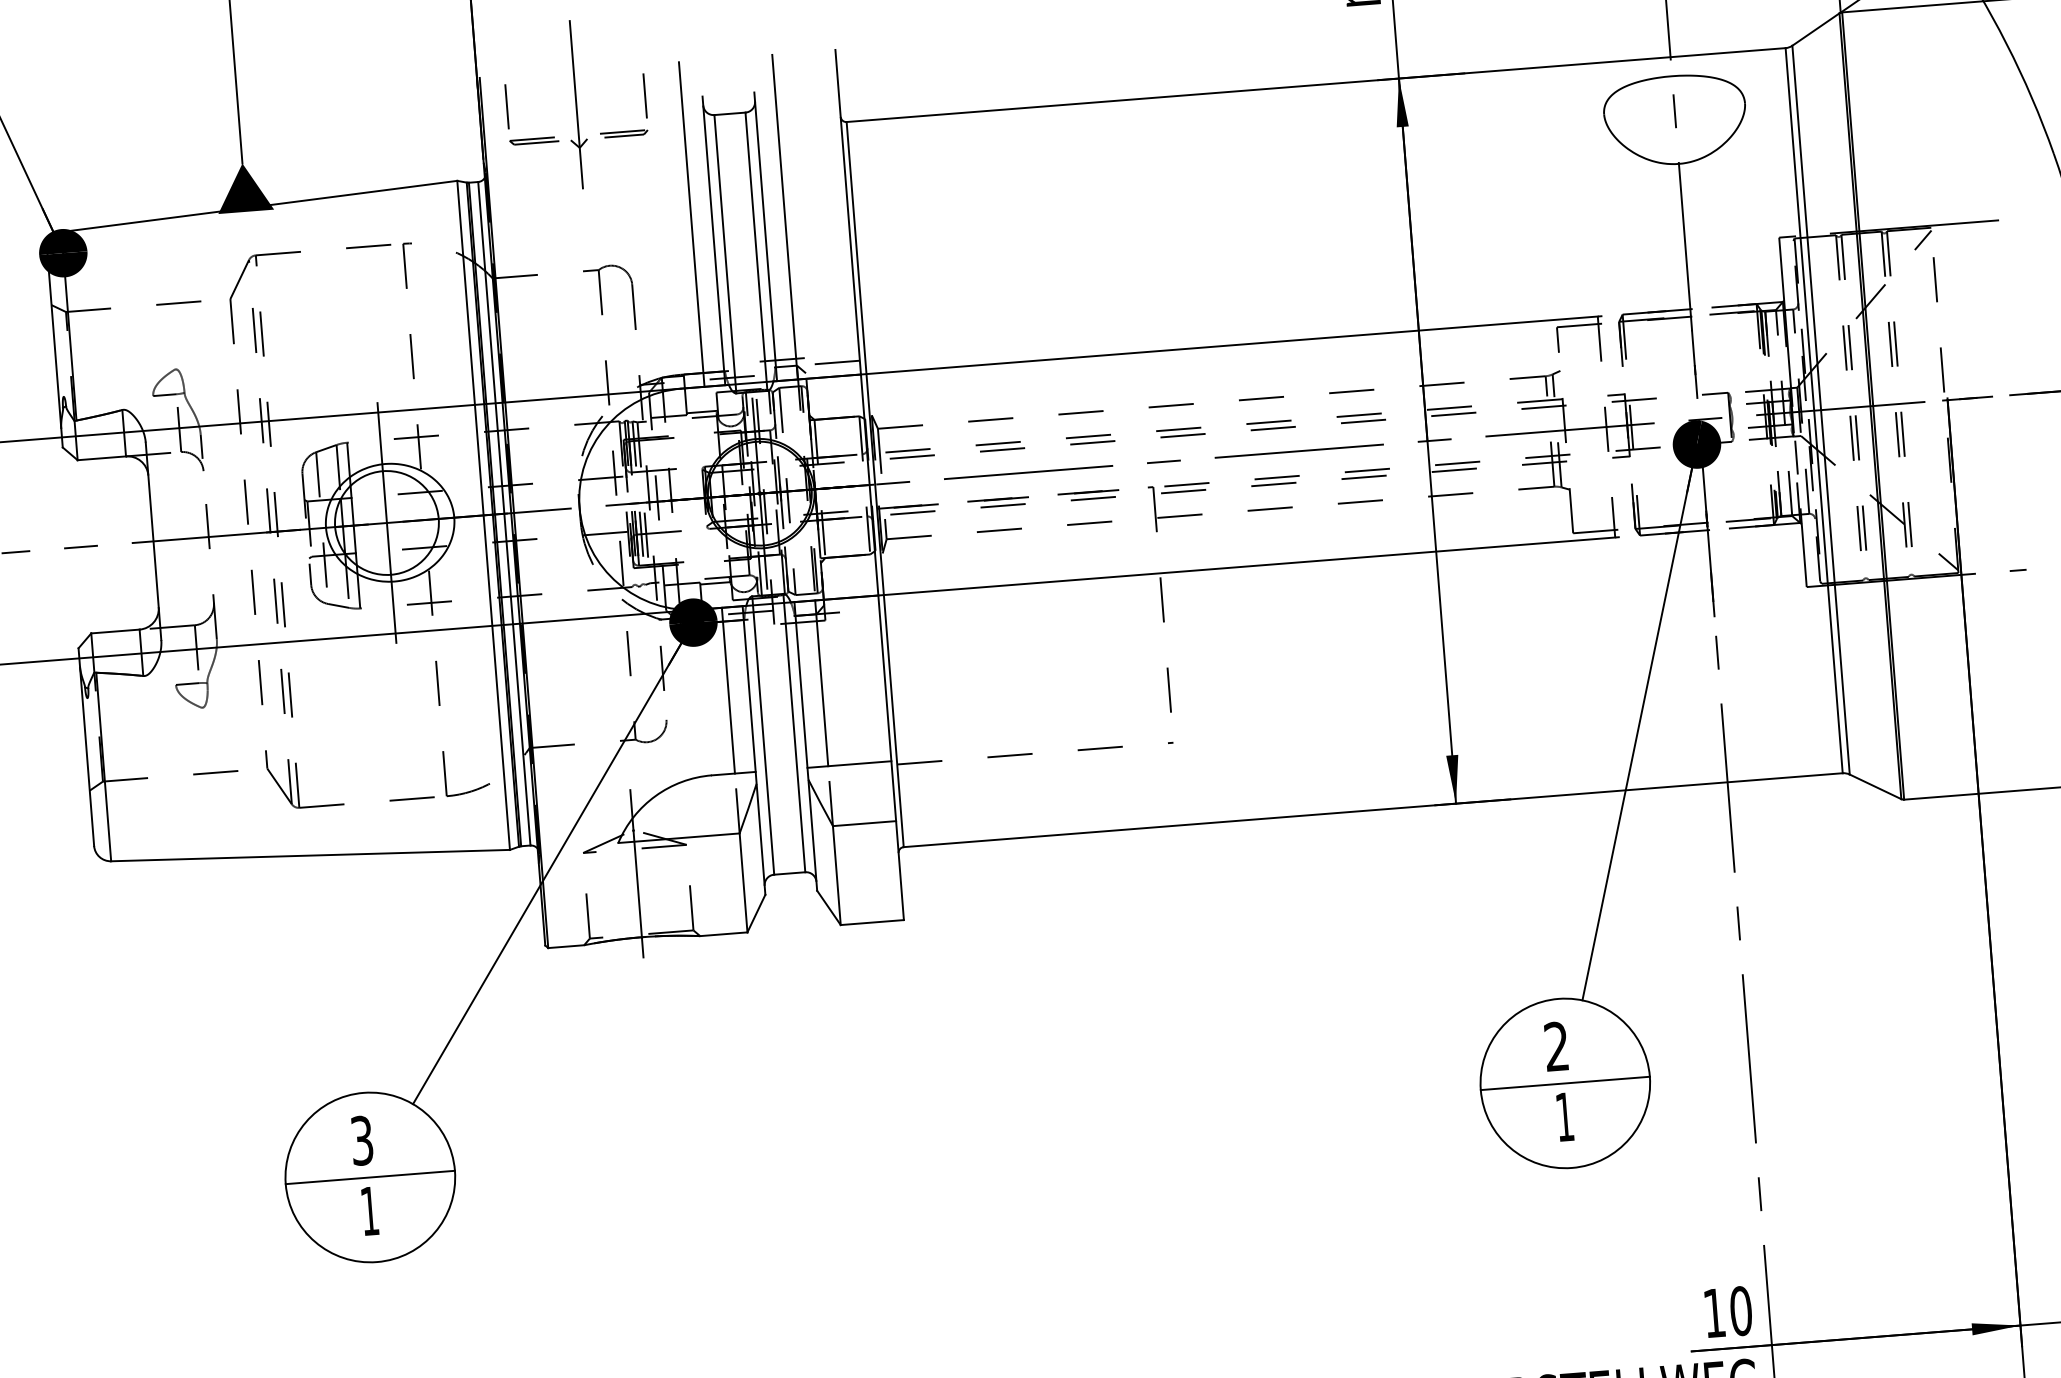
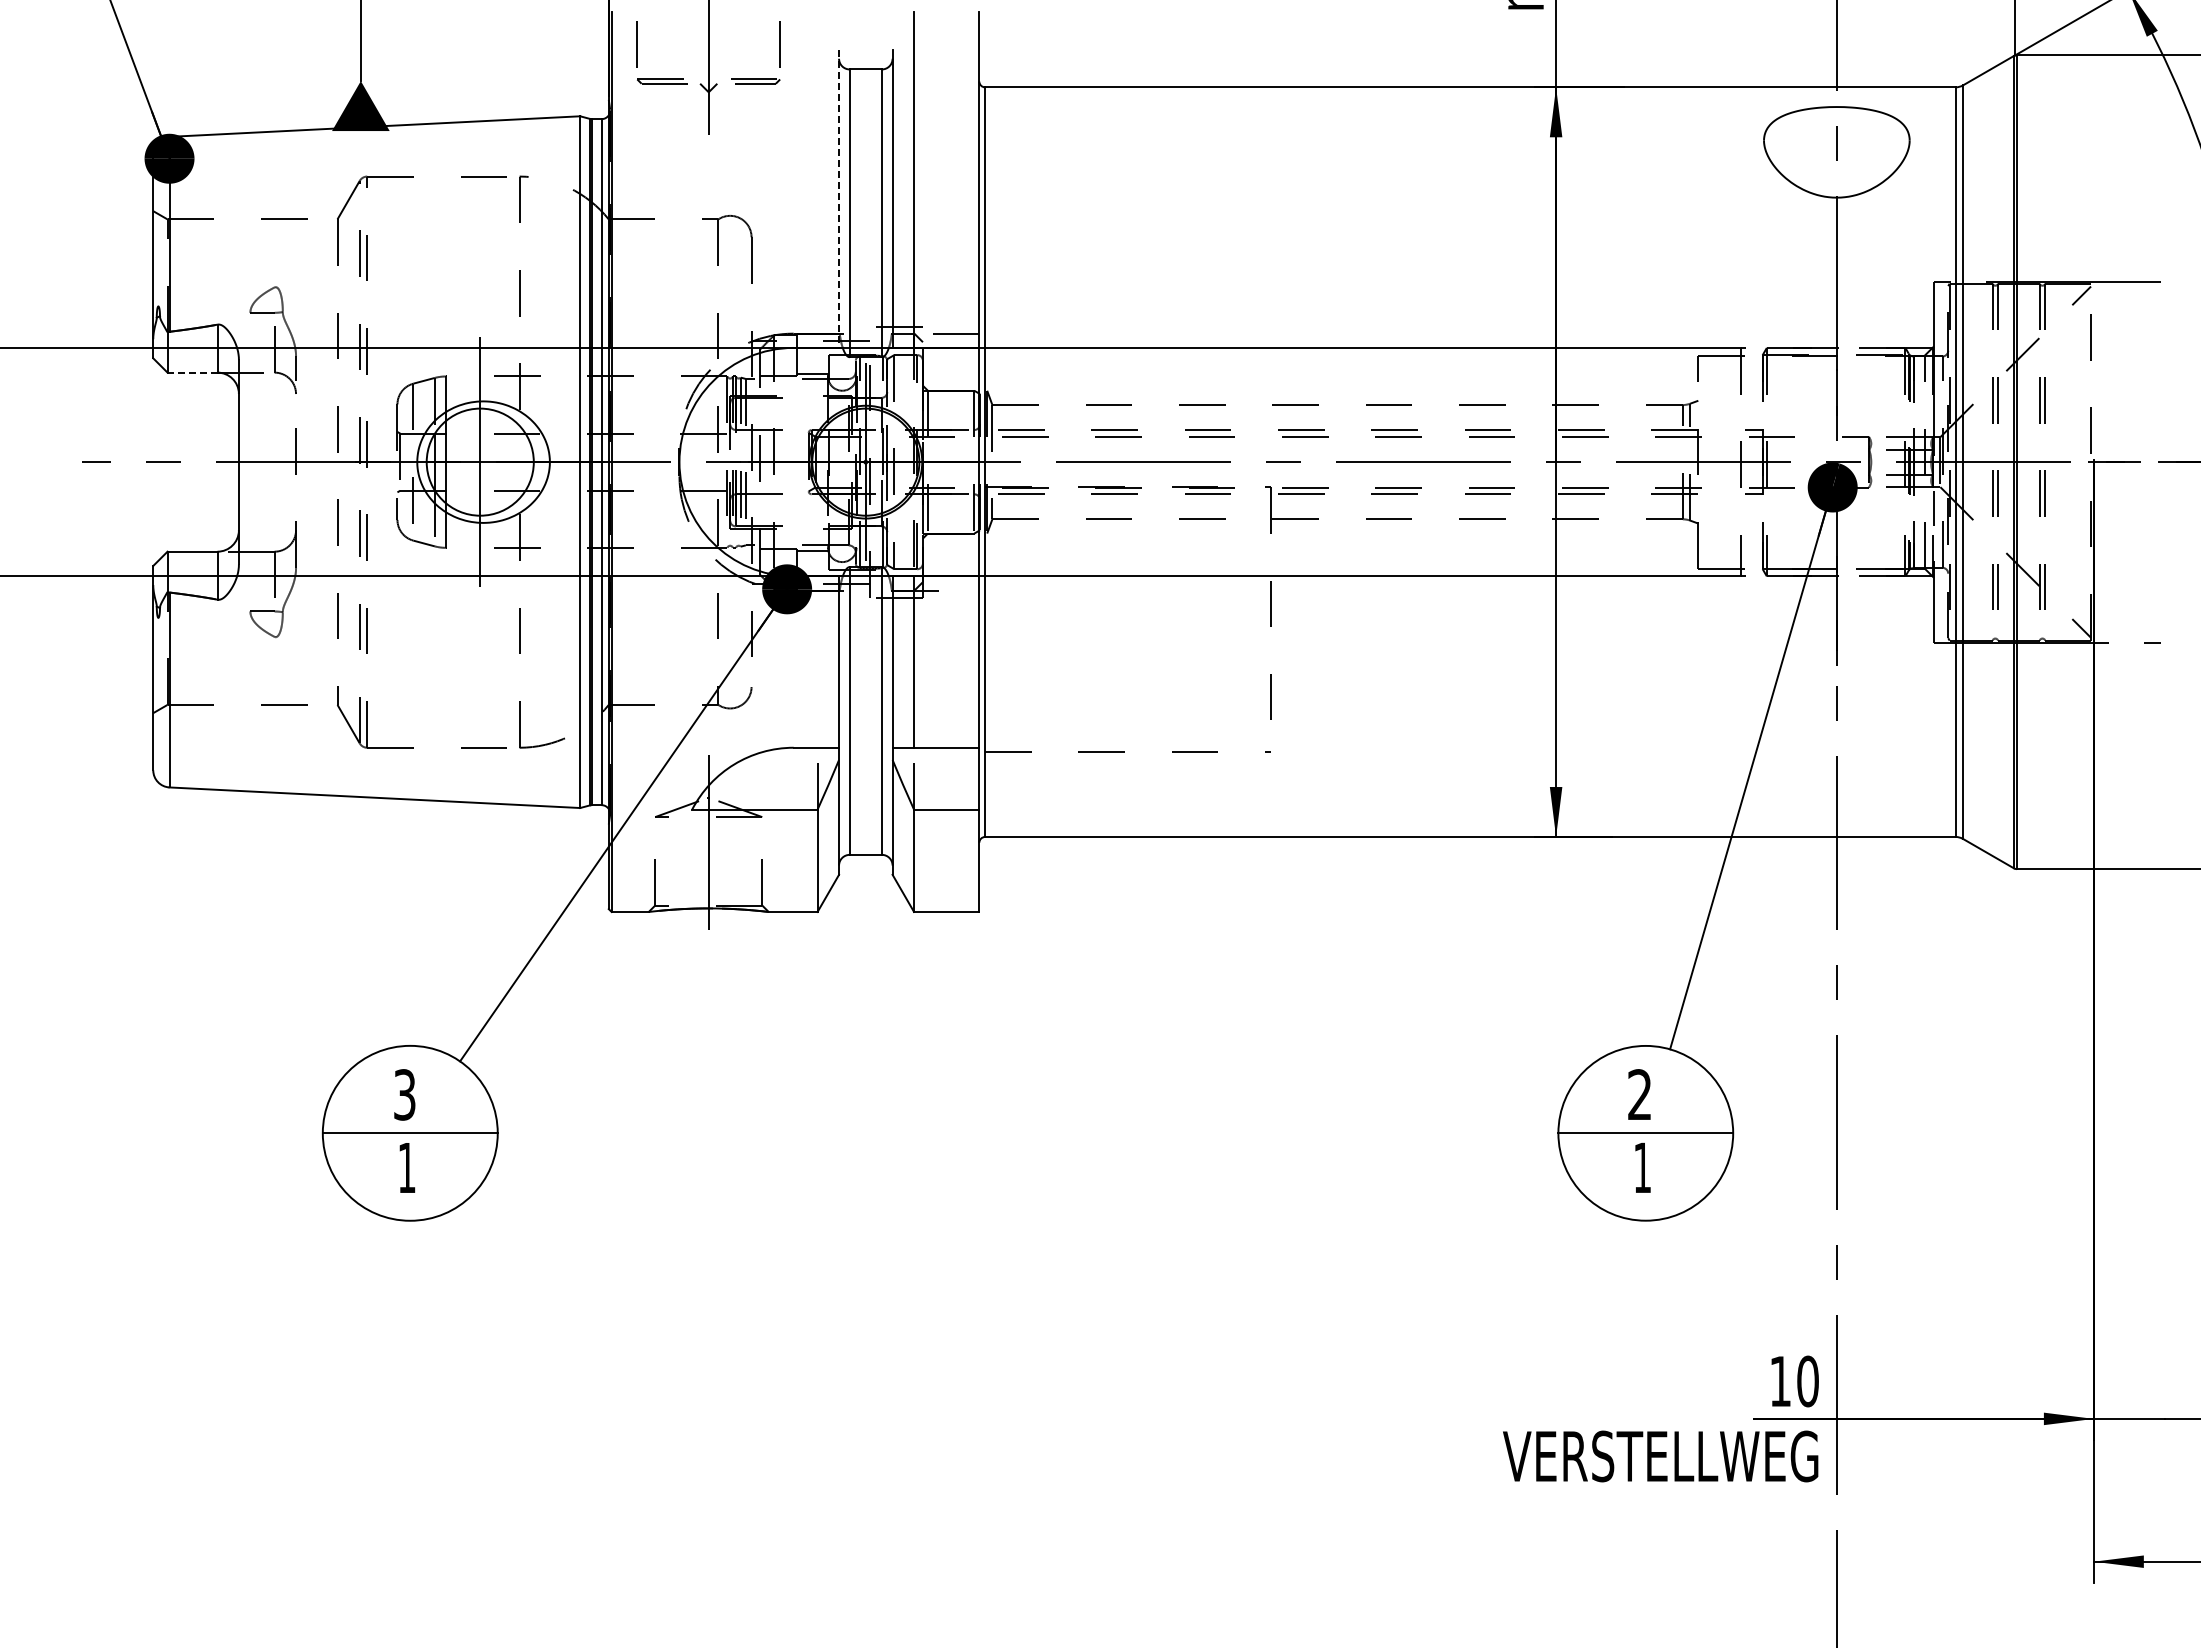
line: (691, 223) -> (817, 179), removed
line: (714, 241) -> (839, 199), solid -> dashed
line: (101, 458) -> (192, 372), solid -> dashed
line: (728, 690) -> (817, 661), removed

